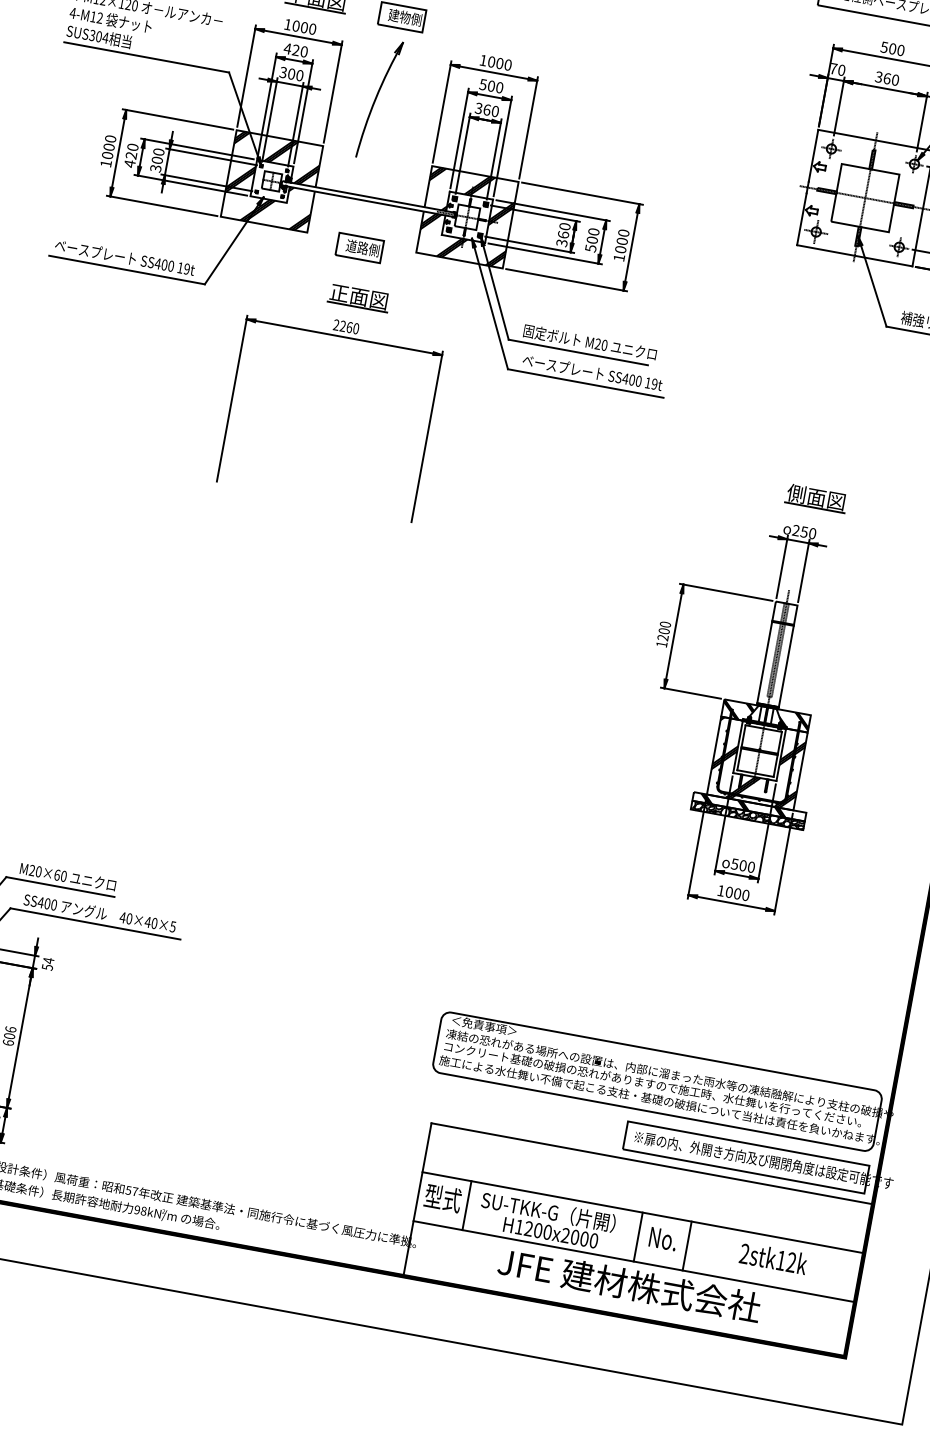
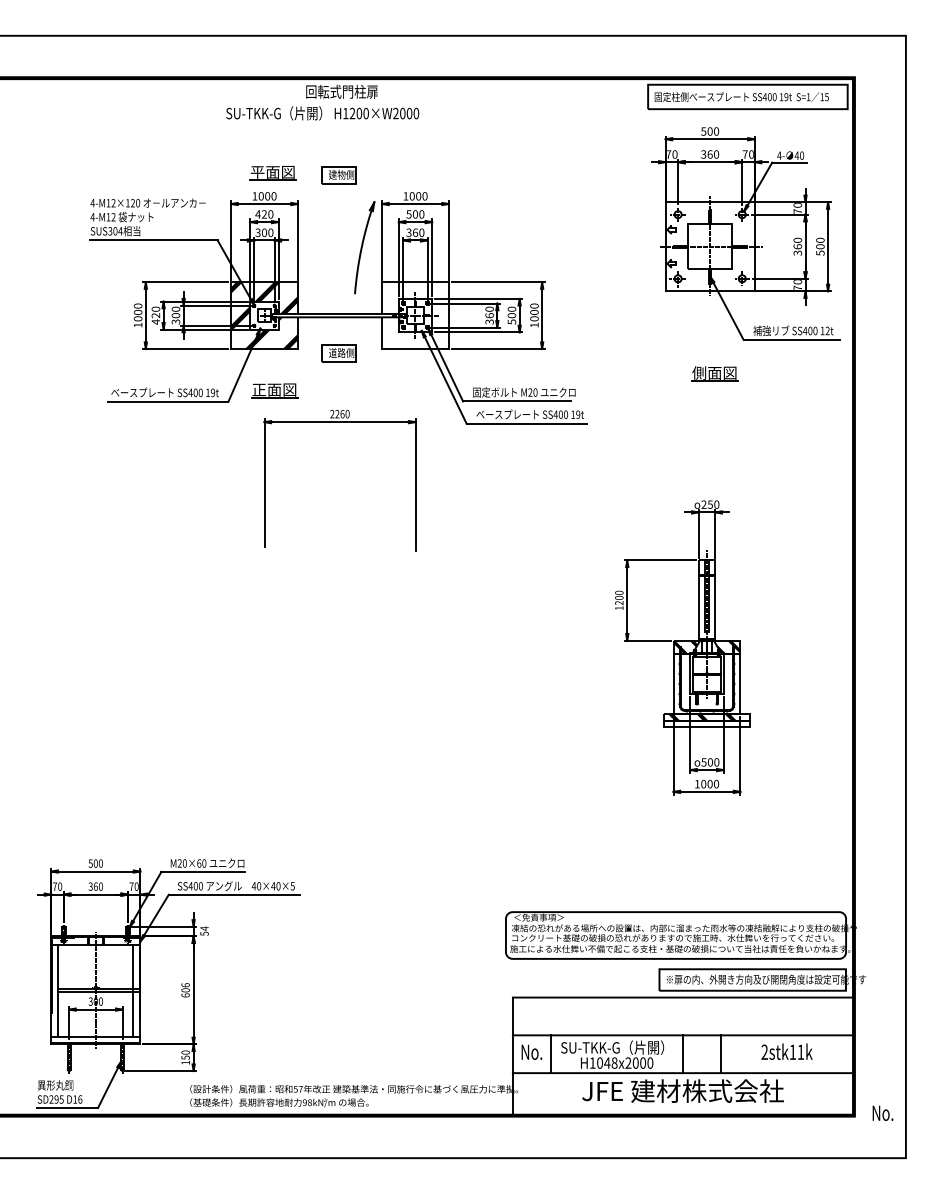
part: (379, 99) -> (364, 247), moved
hatch: (467, 217) -> (415, 315), removed
part: (359, 297) -> (274, 390), moved
part: (816, 497) -> (714, 373), moved
hatch: (756, 763) -> (706, 684), removed
hatch: (747, 814) -> (706, 723), removed
text: (442, 1197) -> (531, 1051), 型式 -> No.
text: (538, 1229) -> (607, 1062), H1200x2000 -> H1048x2000
text: (662, 1237) -> (882, 1112), moved
text: (791, 1261) -> (800, 1051), 2stk12k -> 2stk11k

